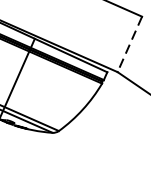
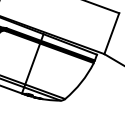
line: (129, 44) -> (111, 33), dashed -> solid

